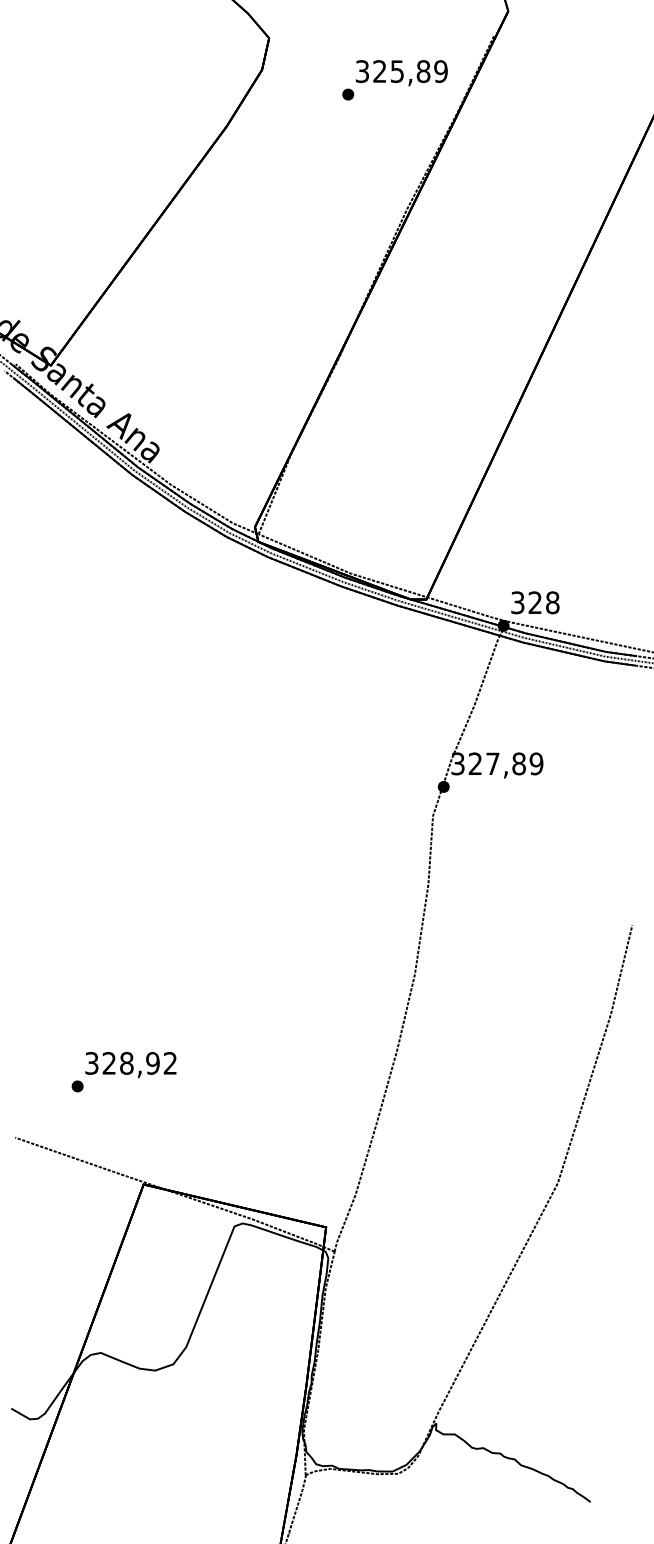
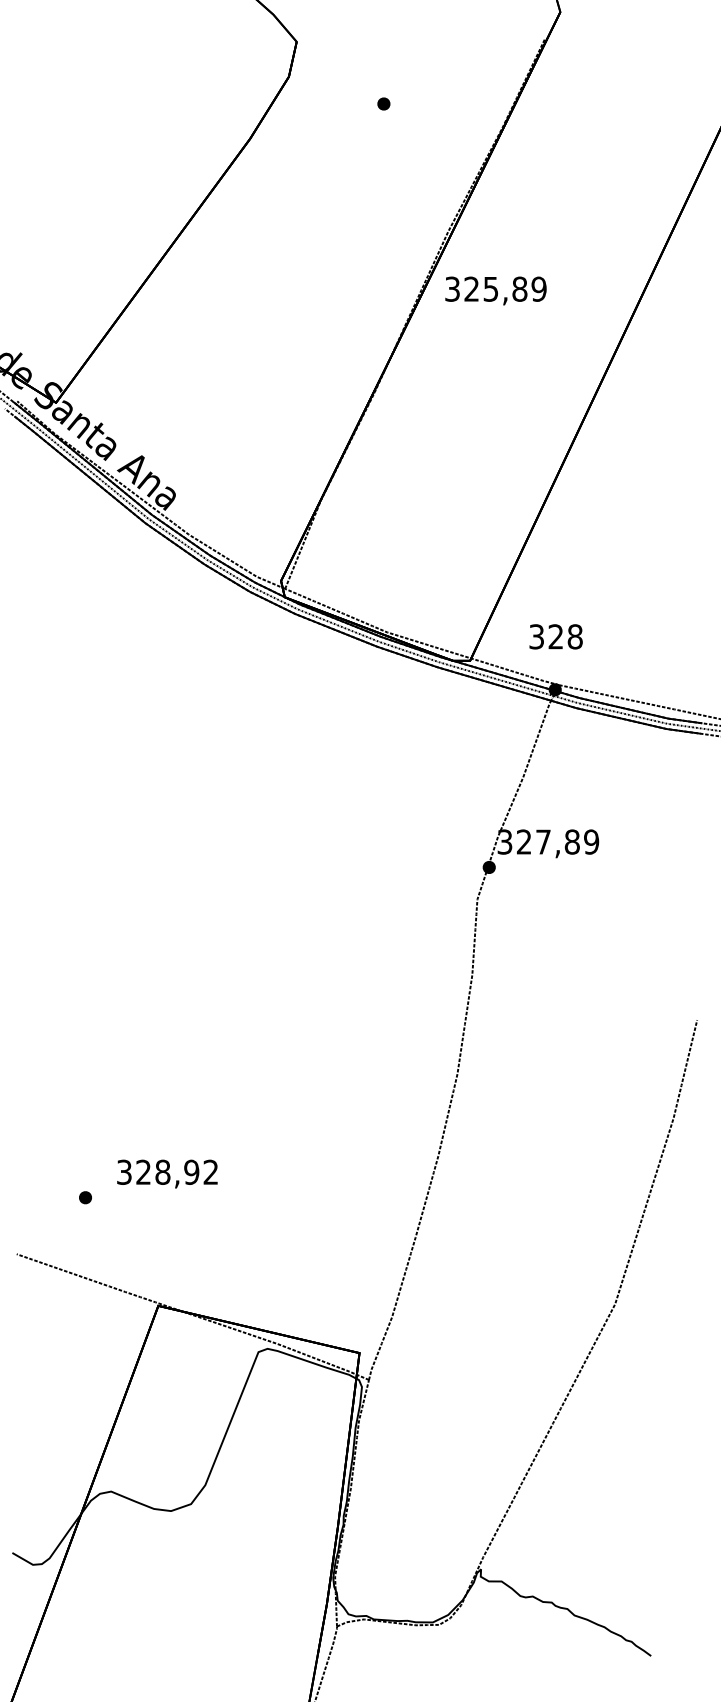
text: (401, 73) -> (495, 291), moved
text: (535, 602) -> (556, 636), moved
text: (130, 1064) -> (166, 1173), moved

